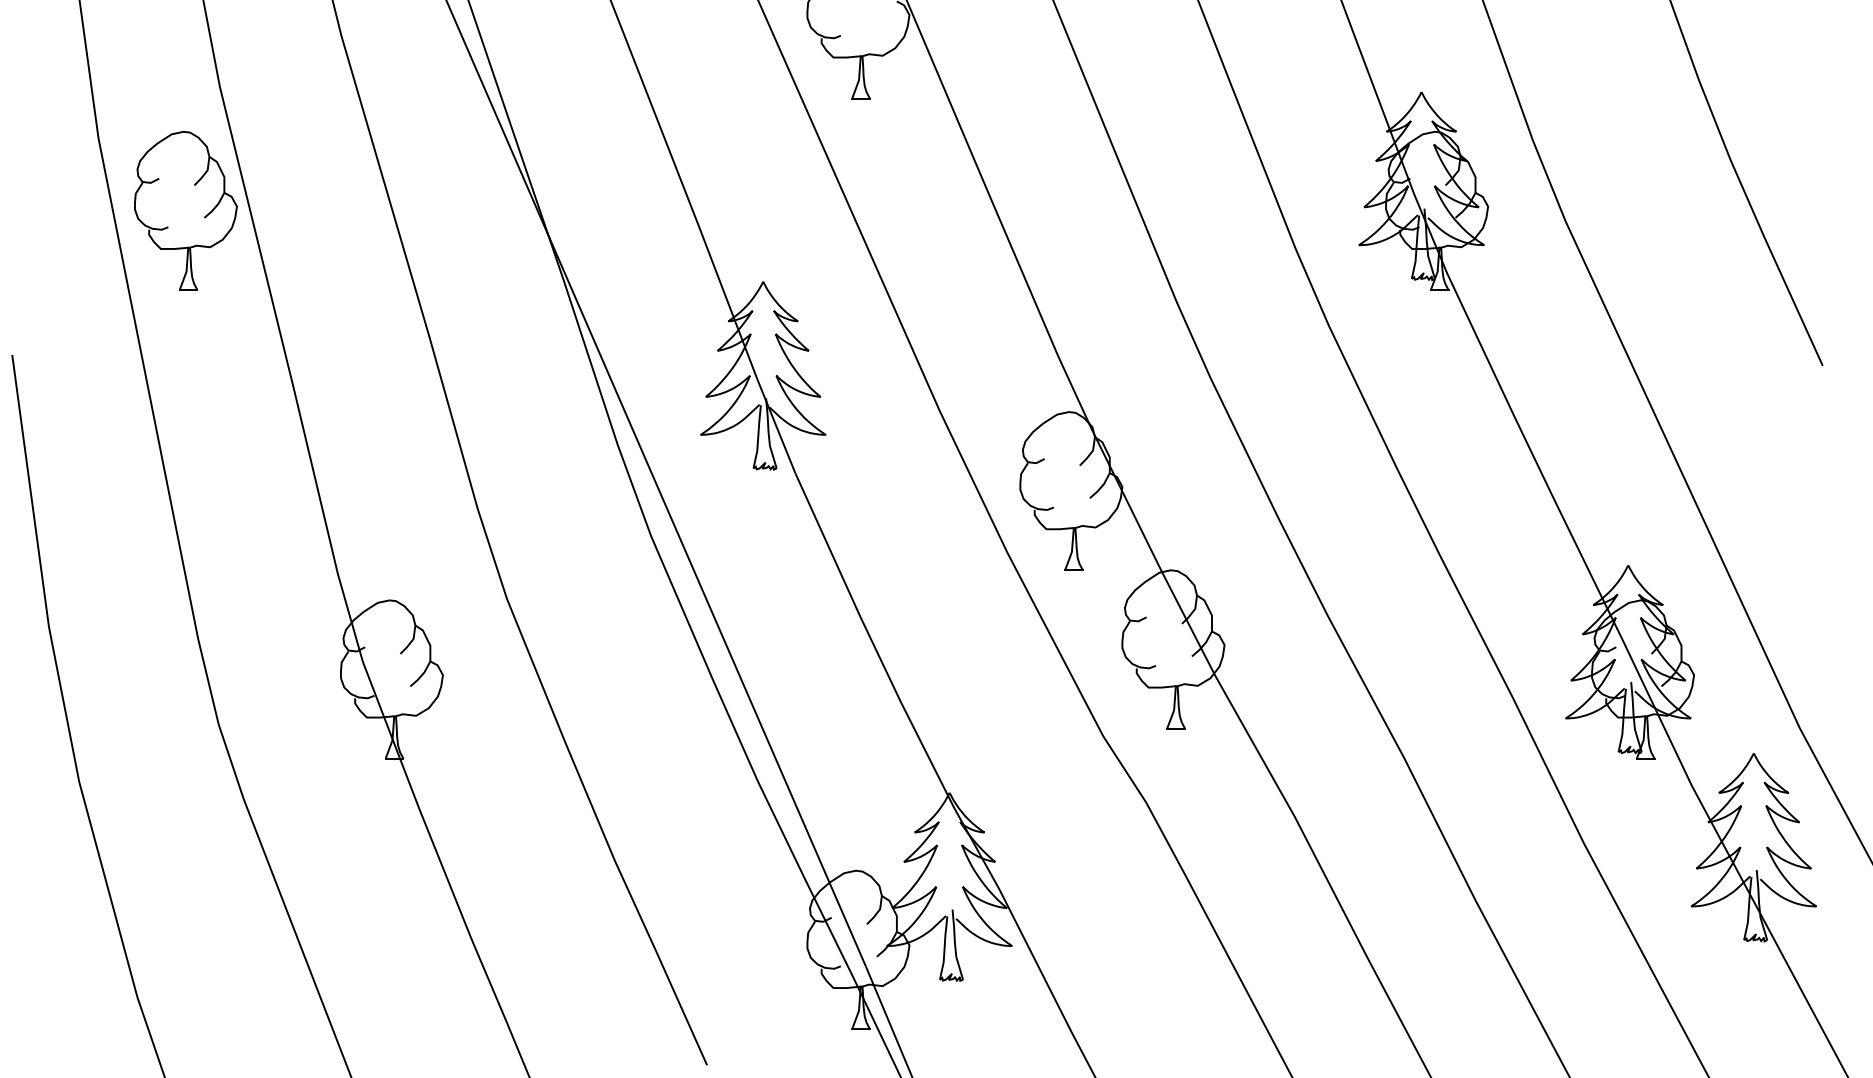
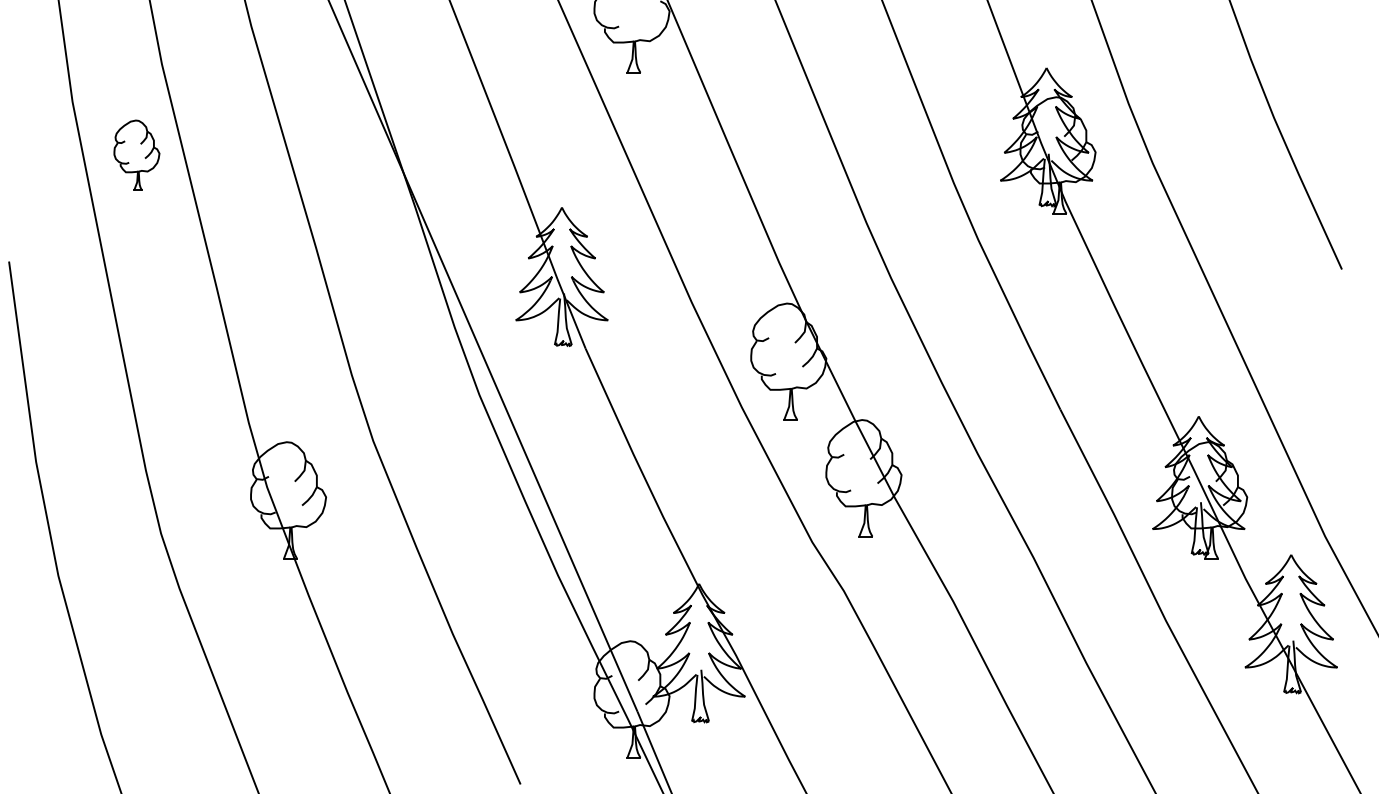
part: (185, 210) -> (136, 155), size x0.6

